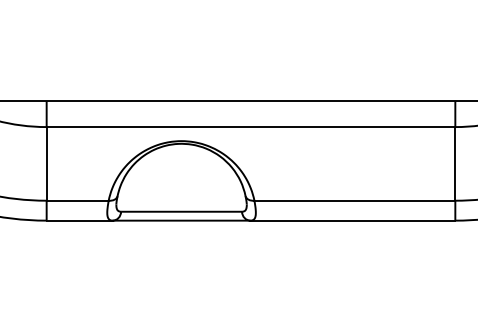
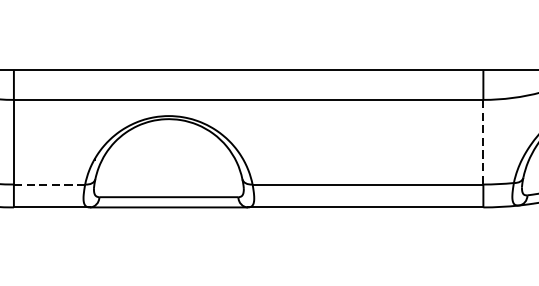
line: (455, 163) -> (483, 141), solid -> dashed
line: (78, 200) -> (50, 184), solid -> dashed

